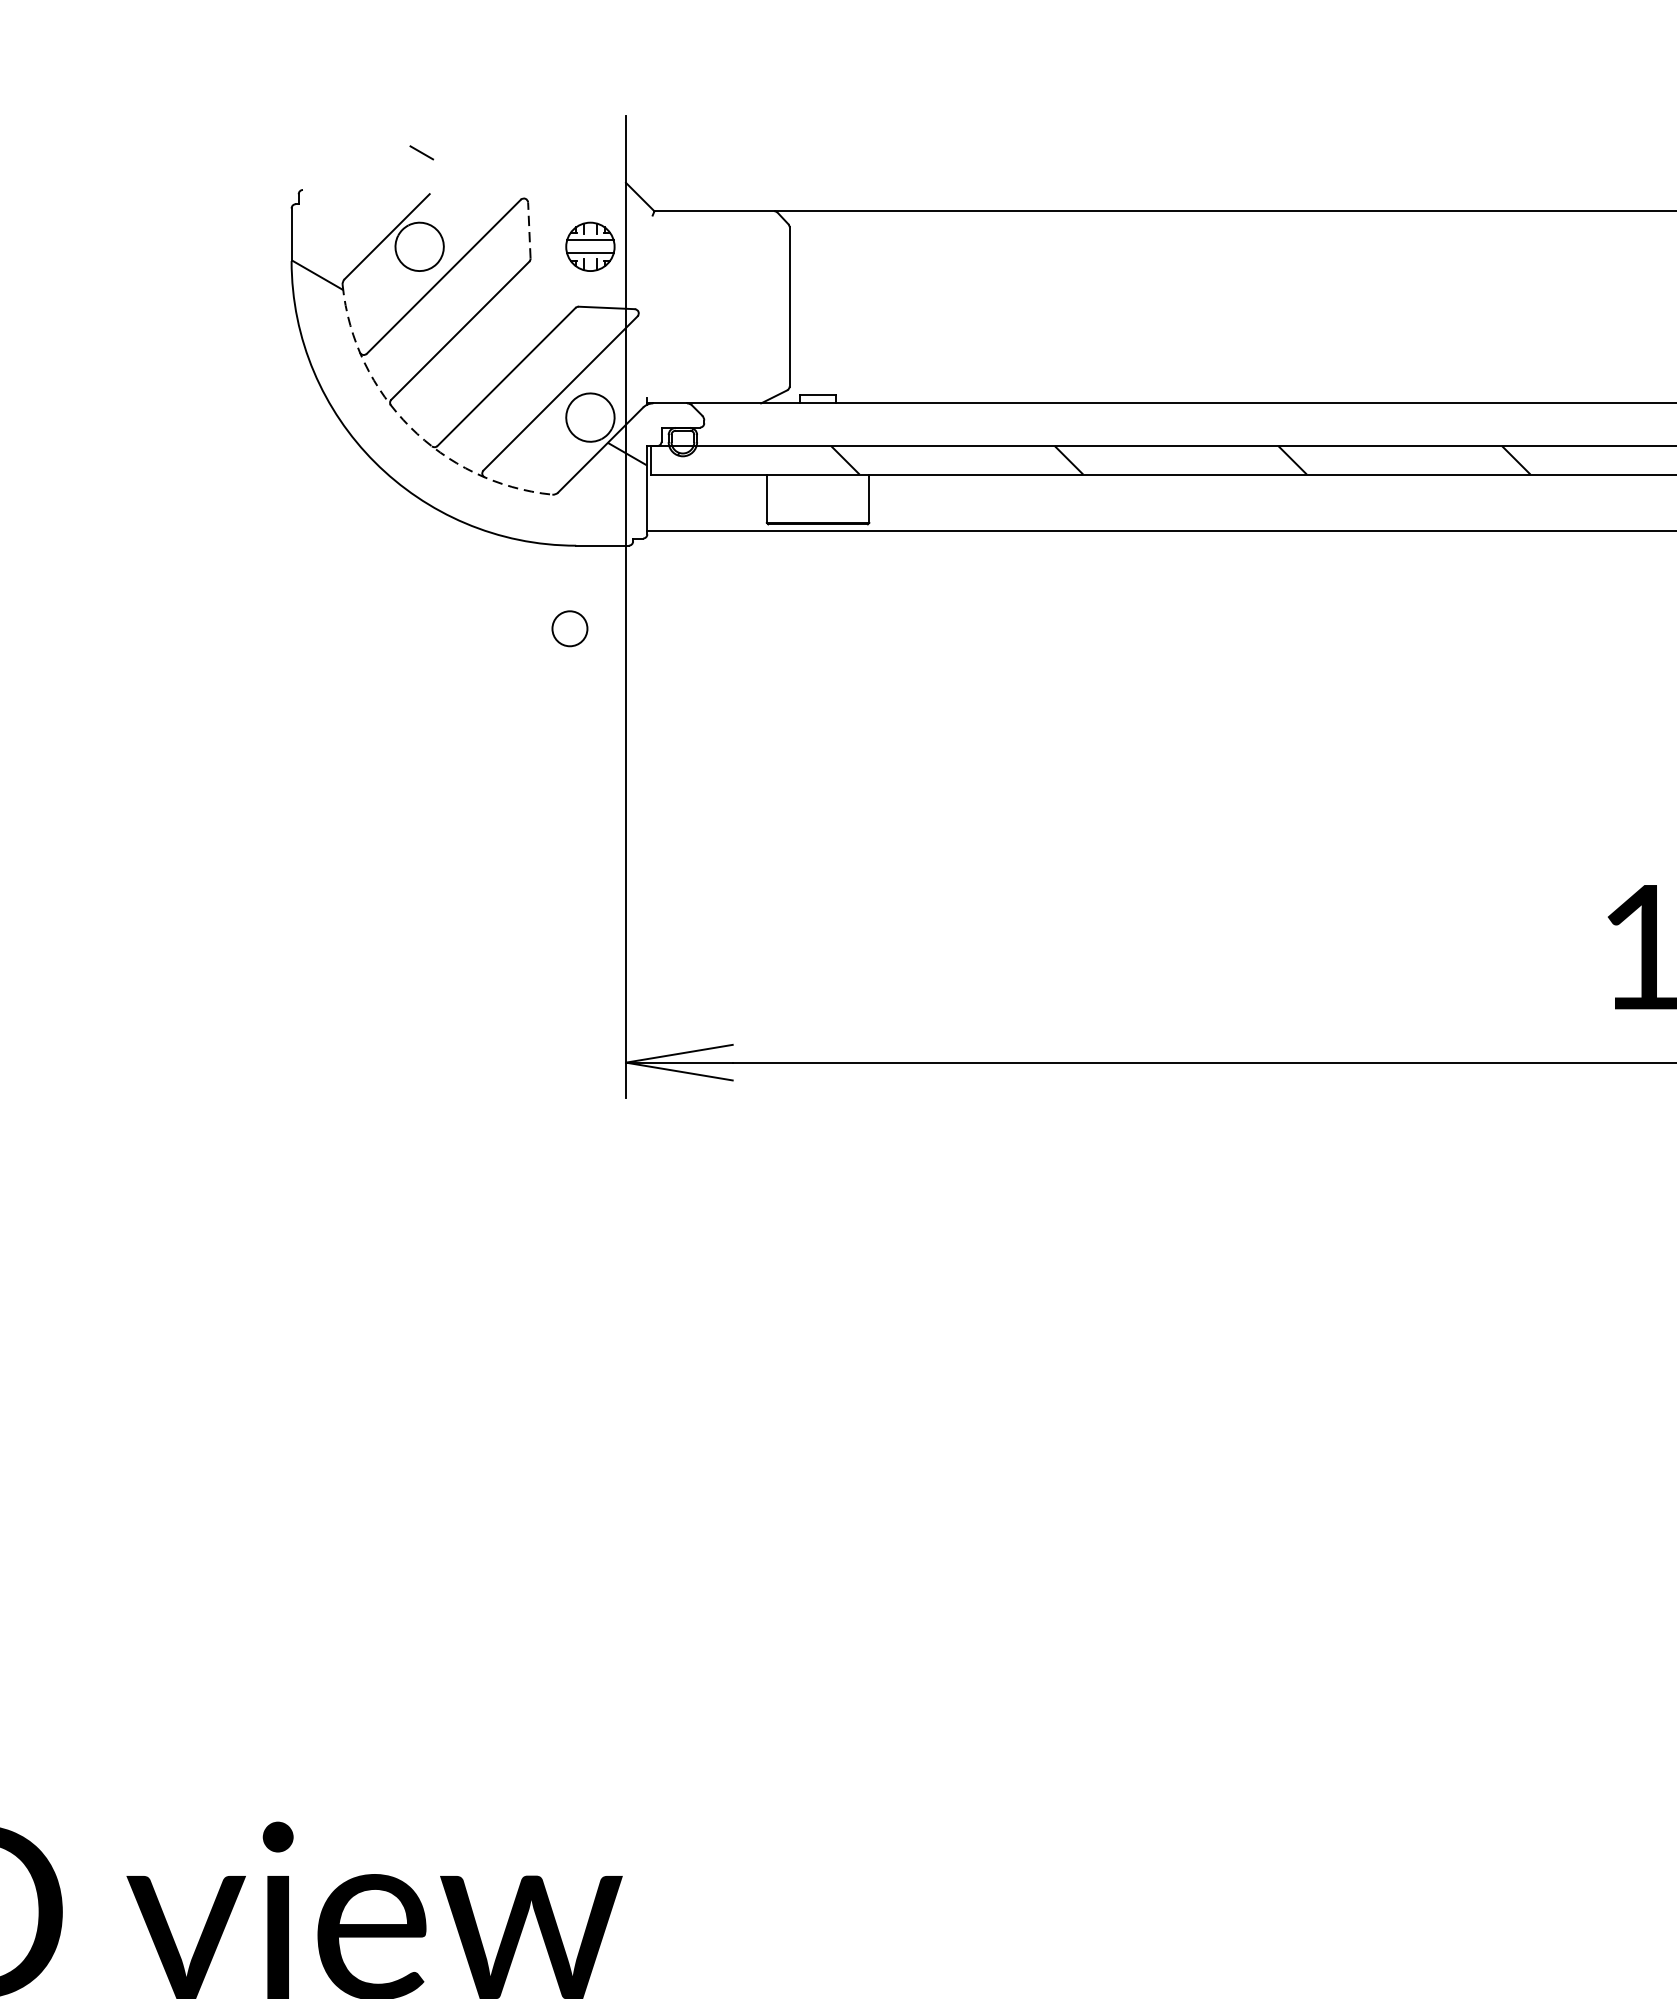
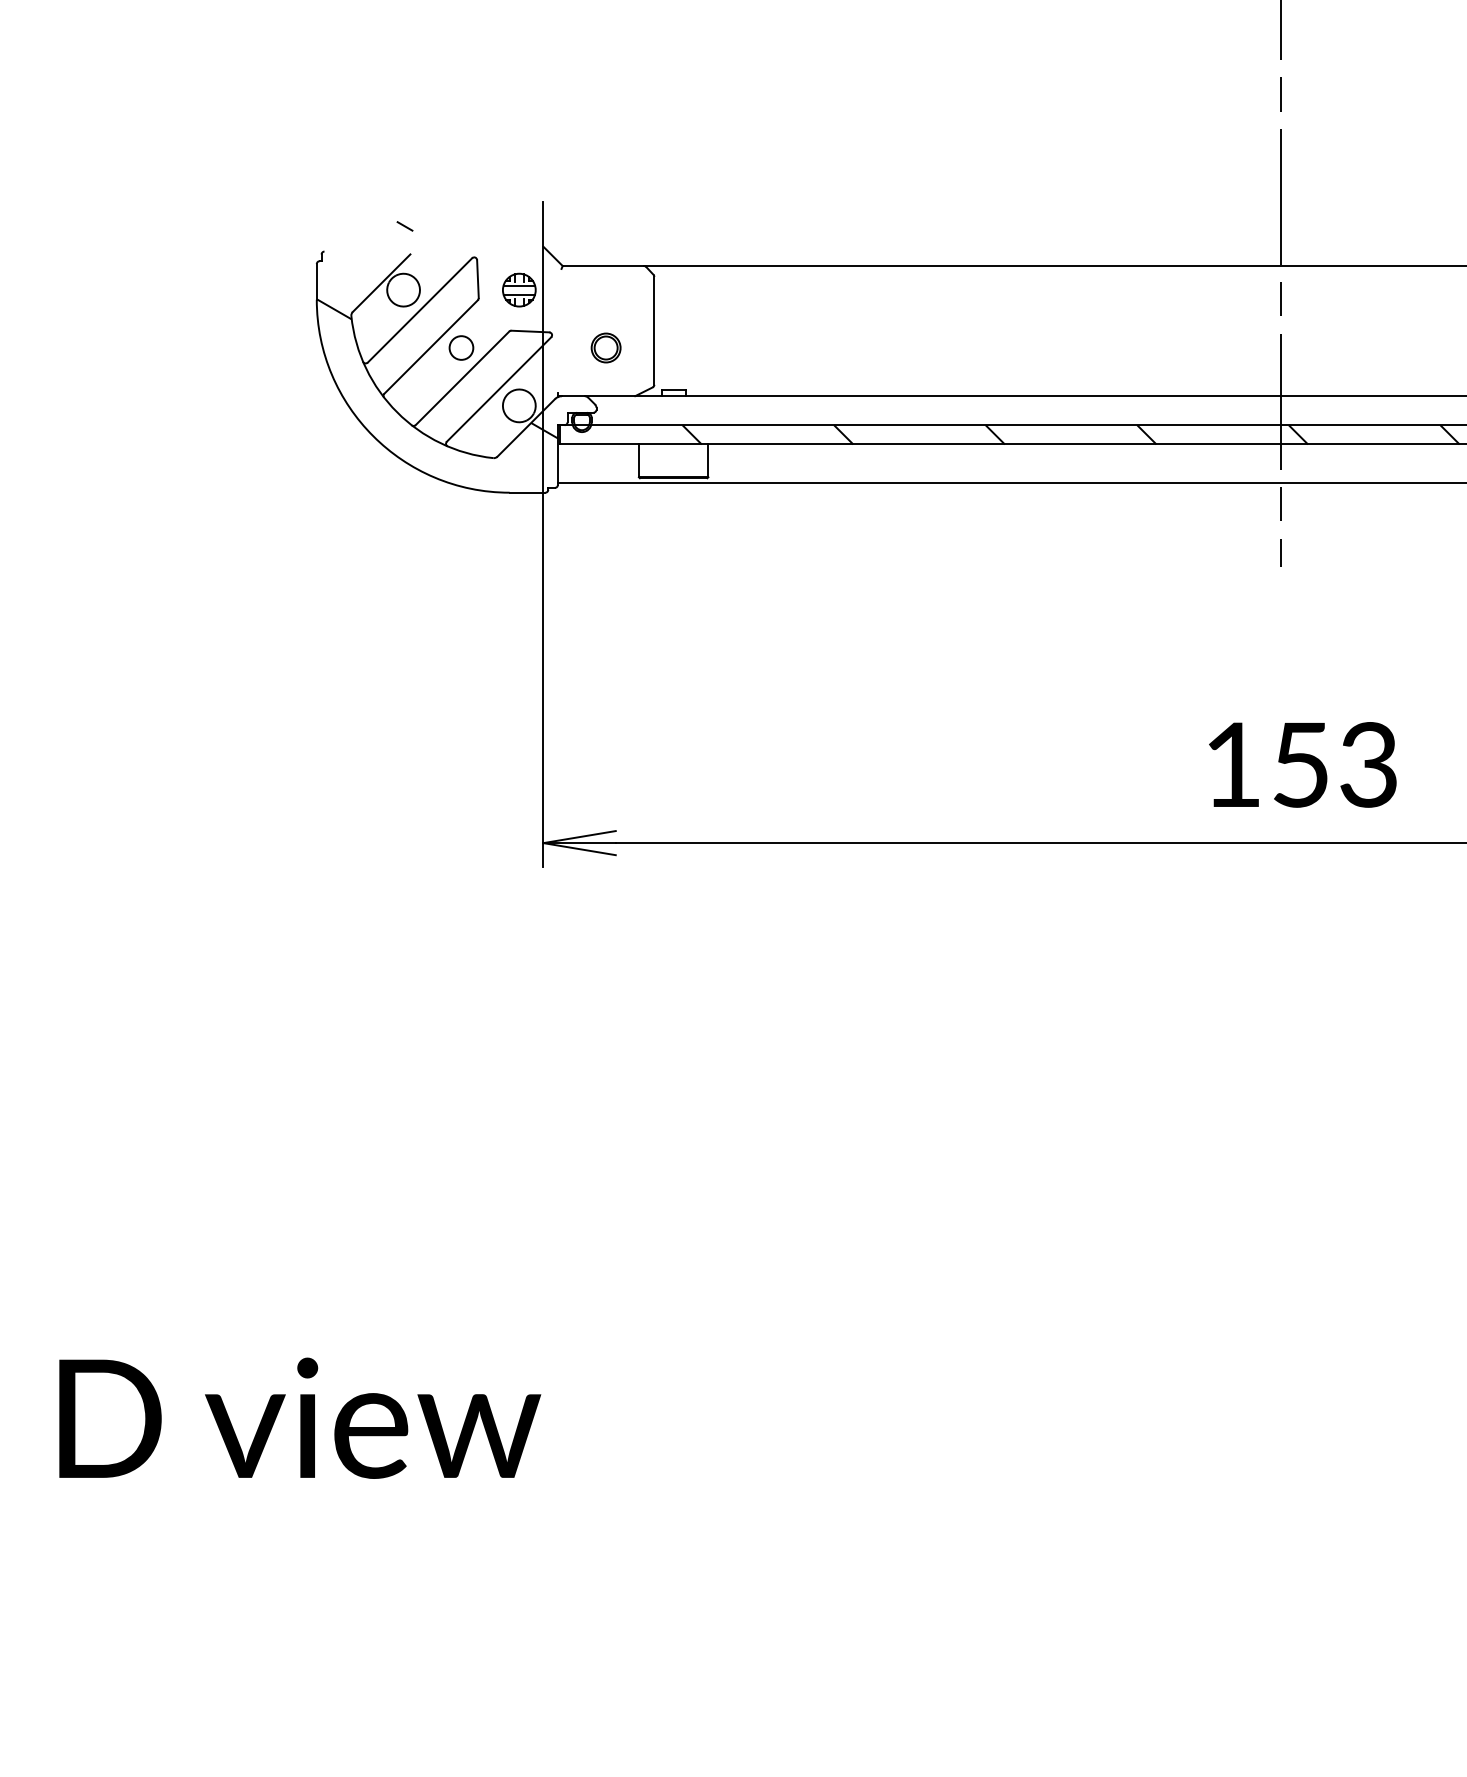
line: (528, 231) -> (477, 279), dashed -> solid
part: (717, 331) -> (605, 347), added
arc: (410, 427) -> (397, 412), dashed -> solid
circle: (570, 628) -> (461, 347), moved

